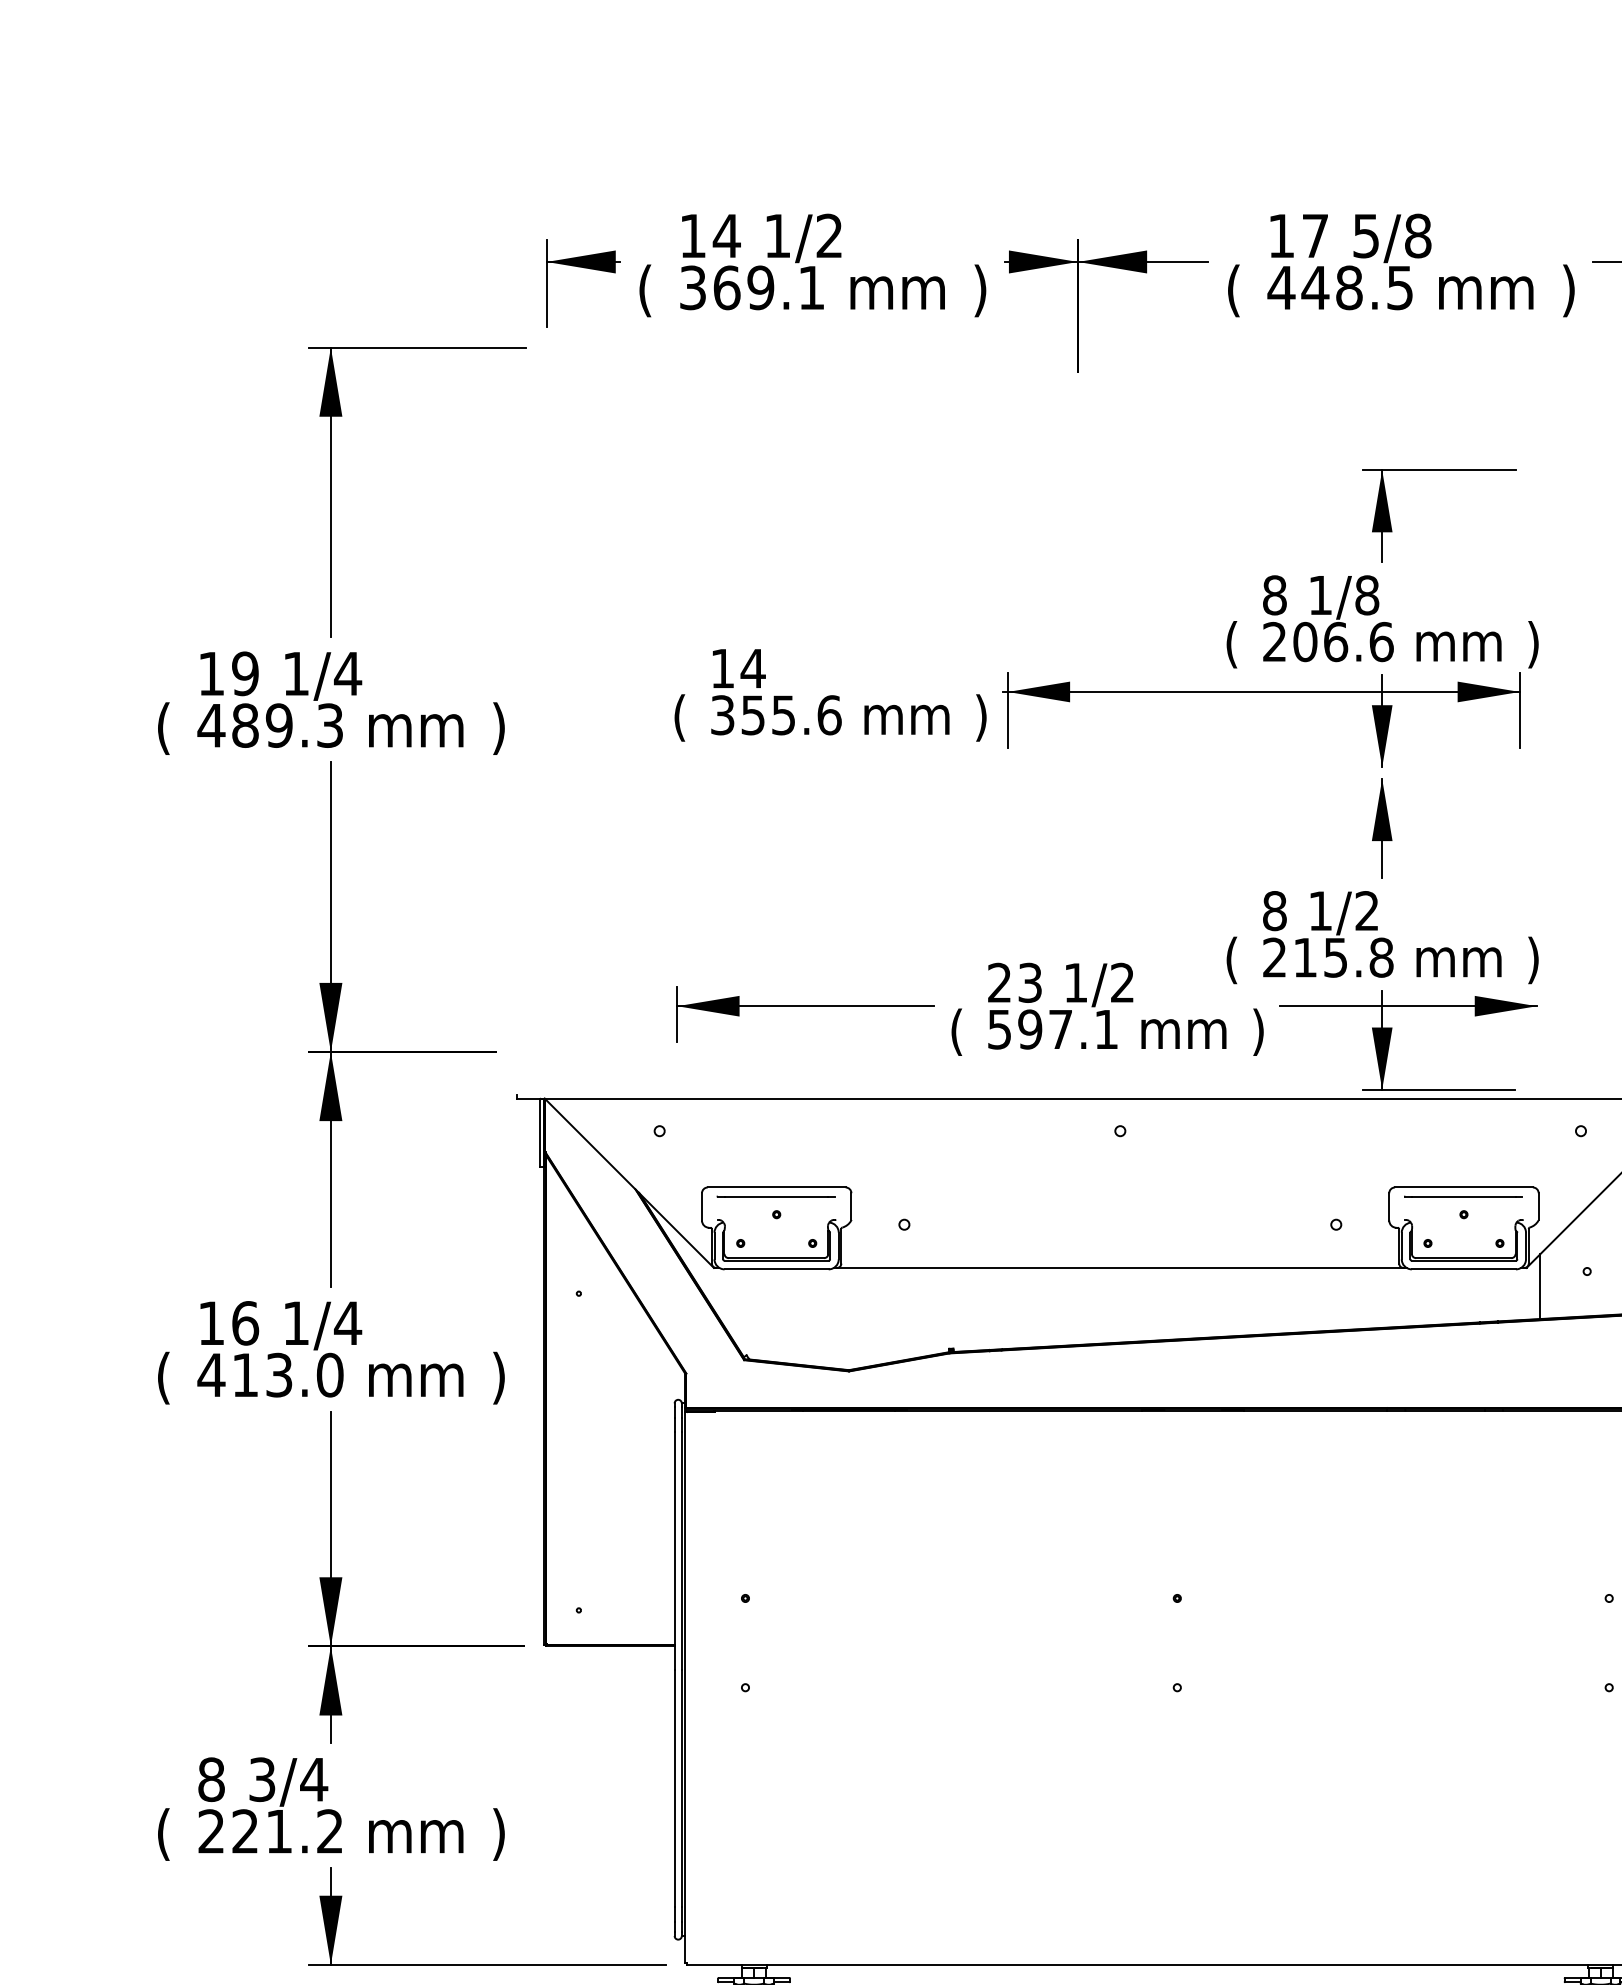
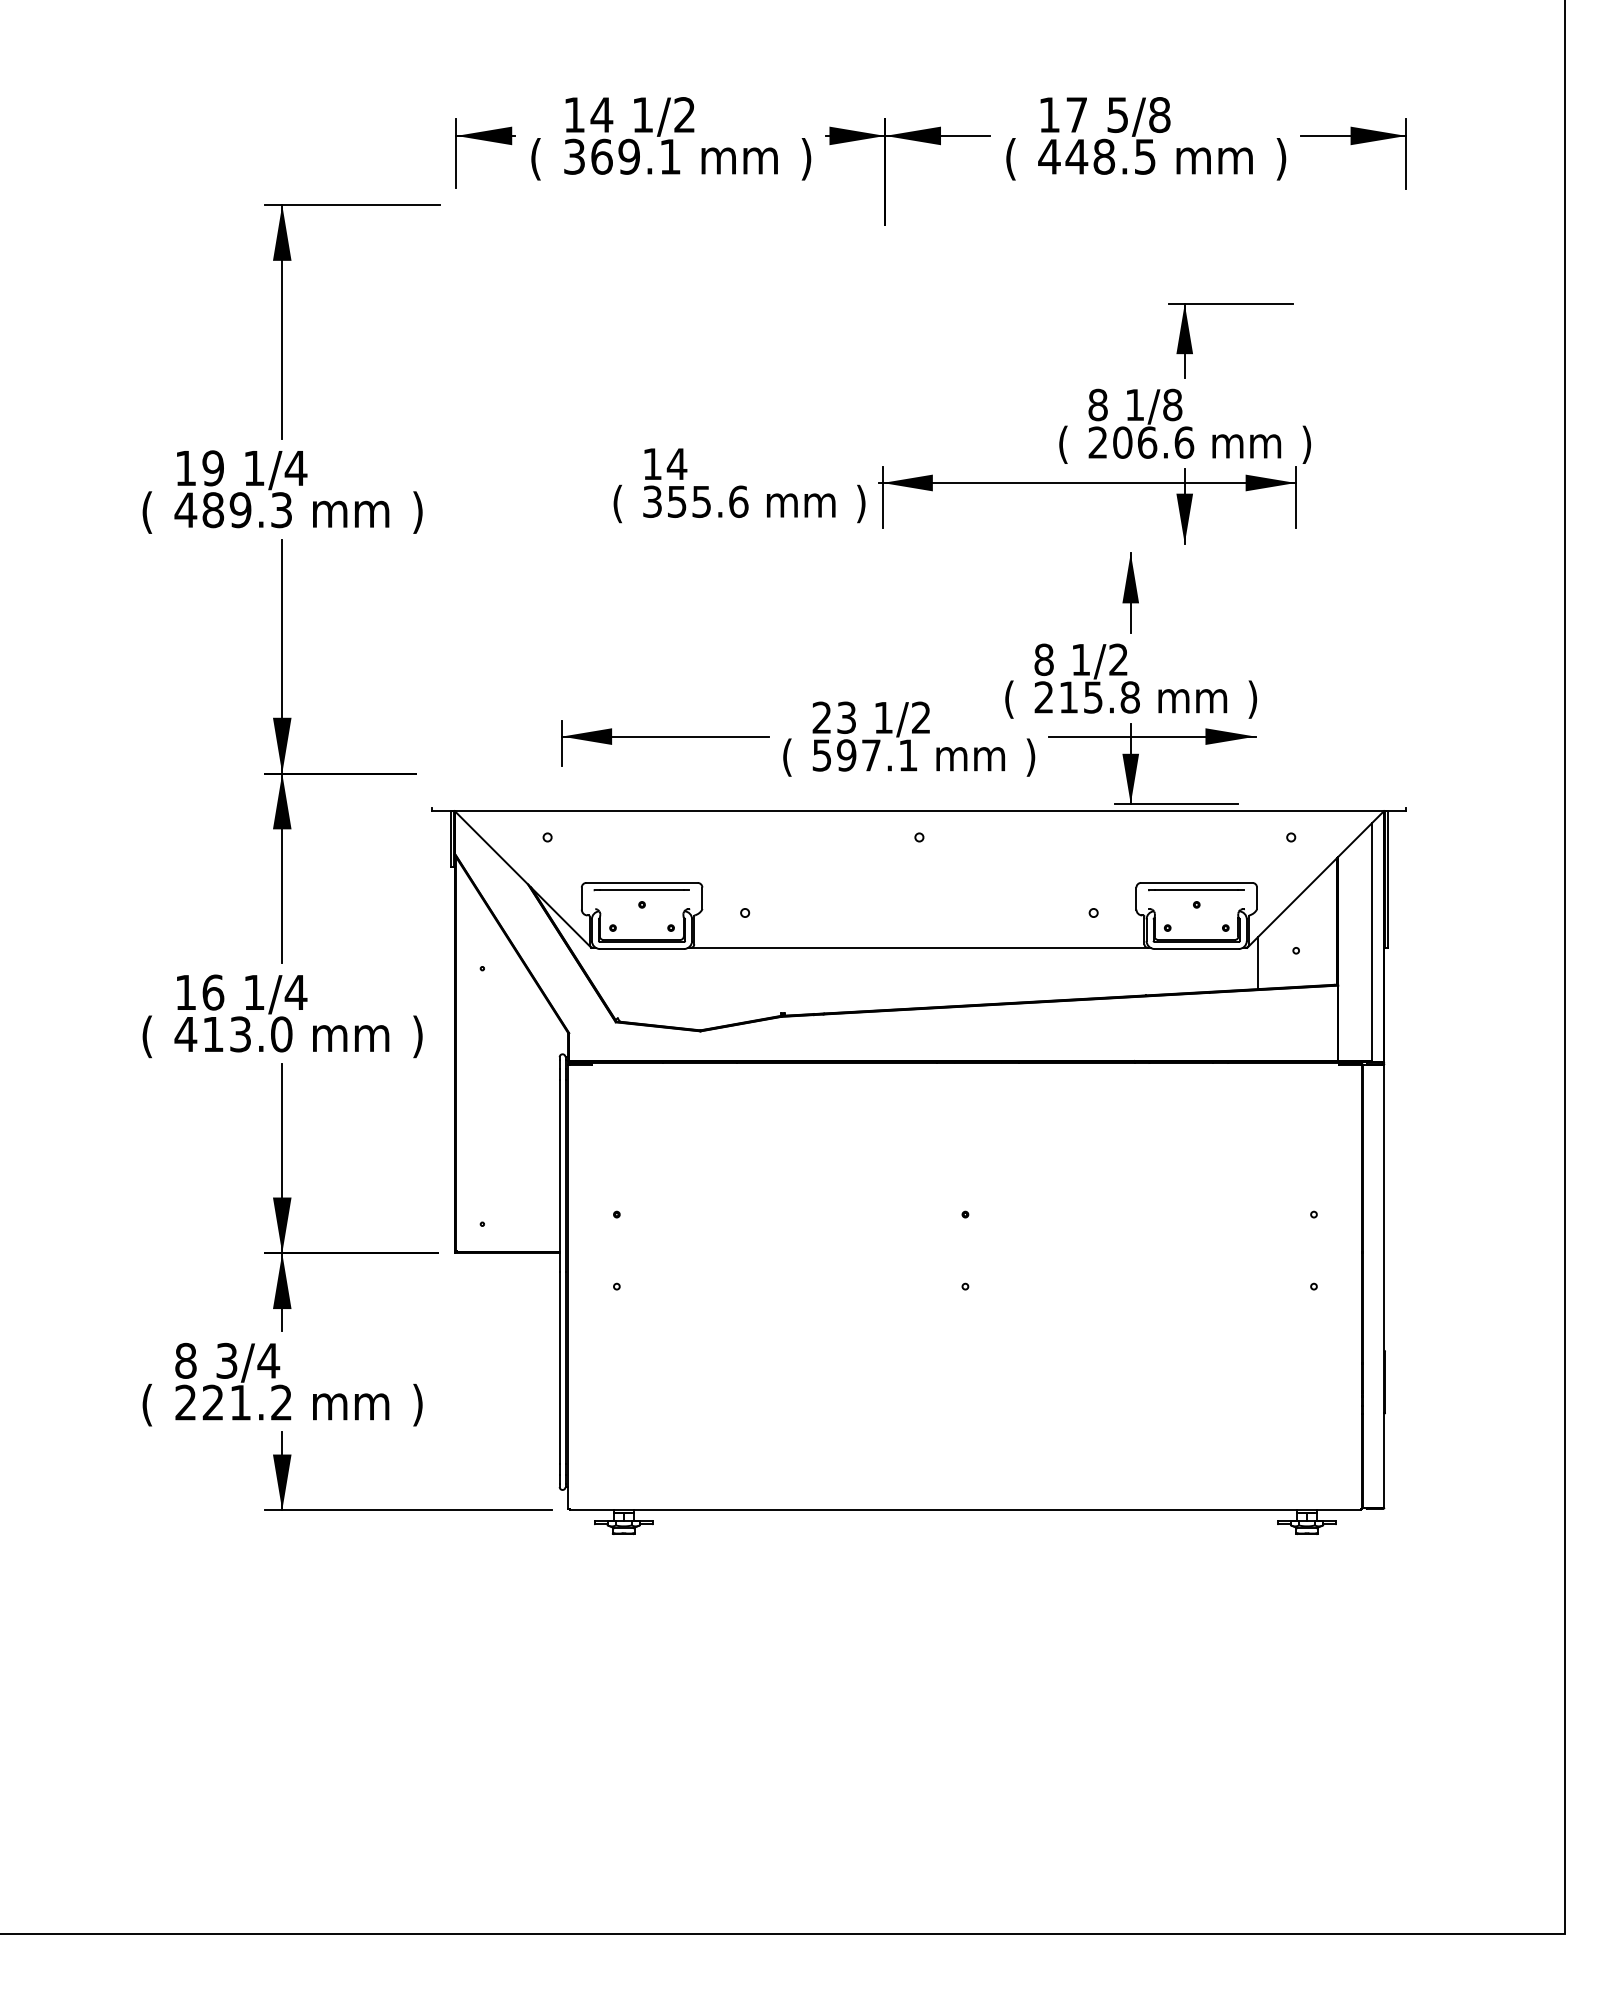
part: (1069, 681) -> (932, 474), moved

